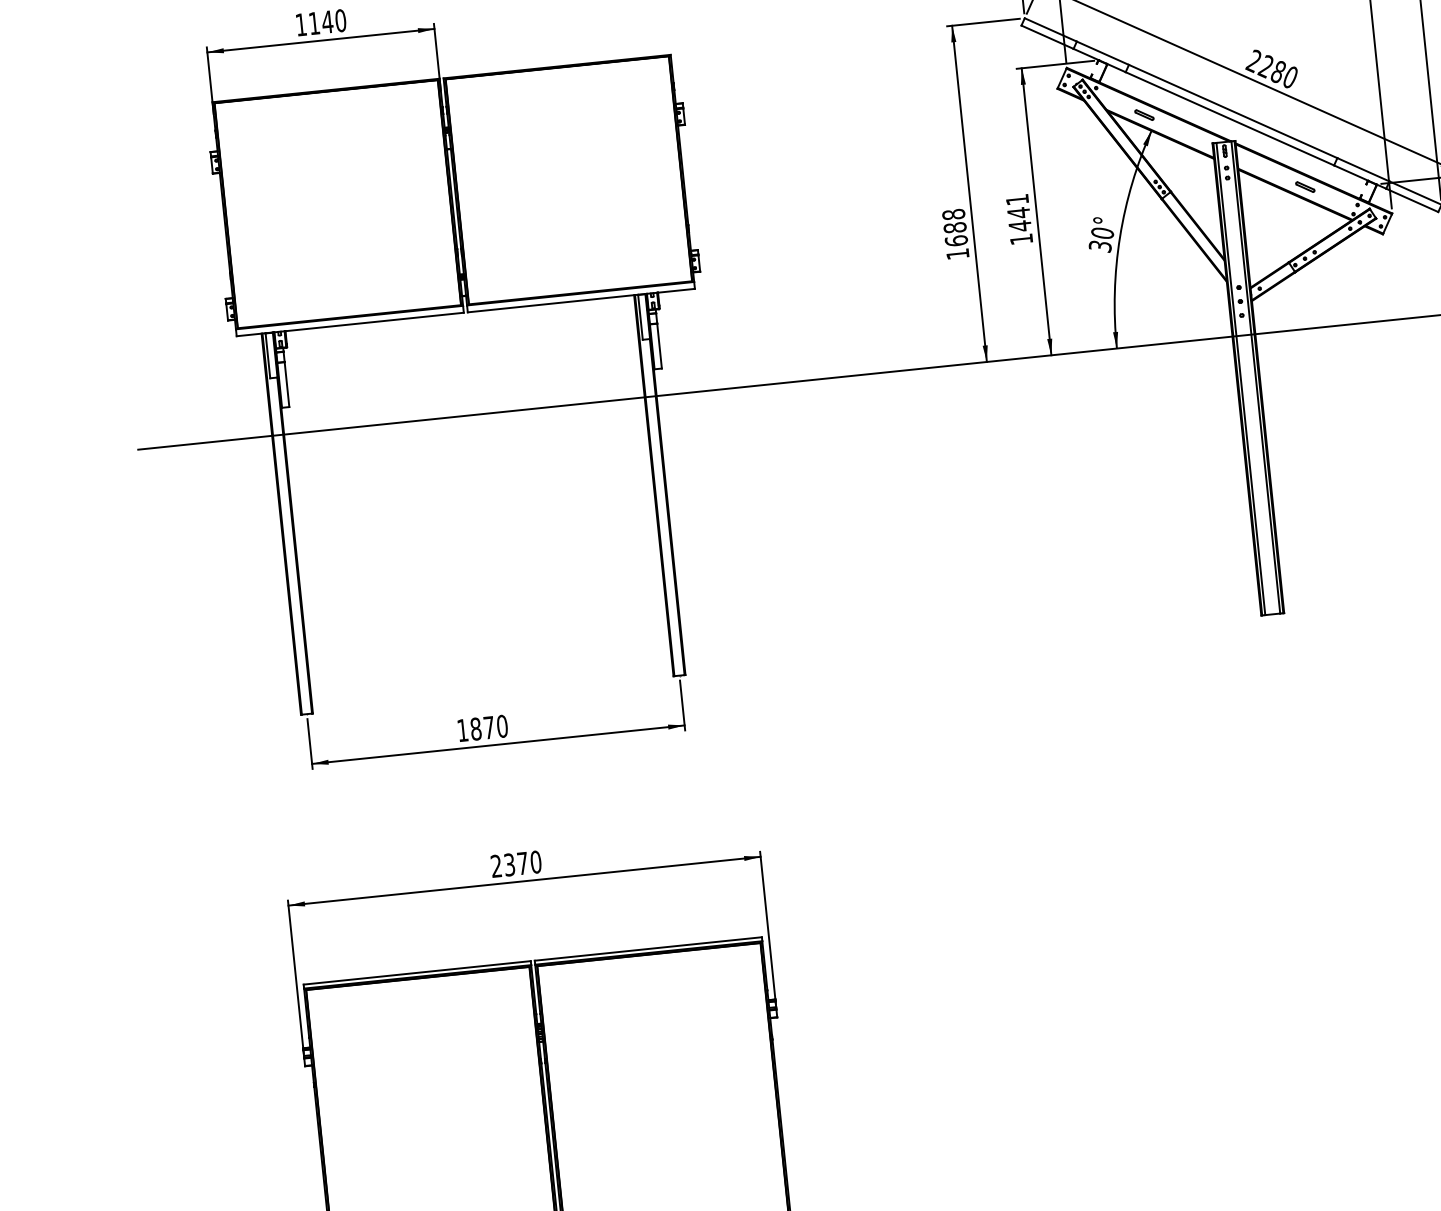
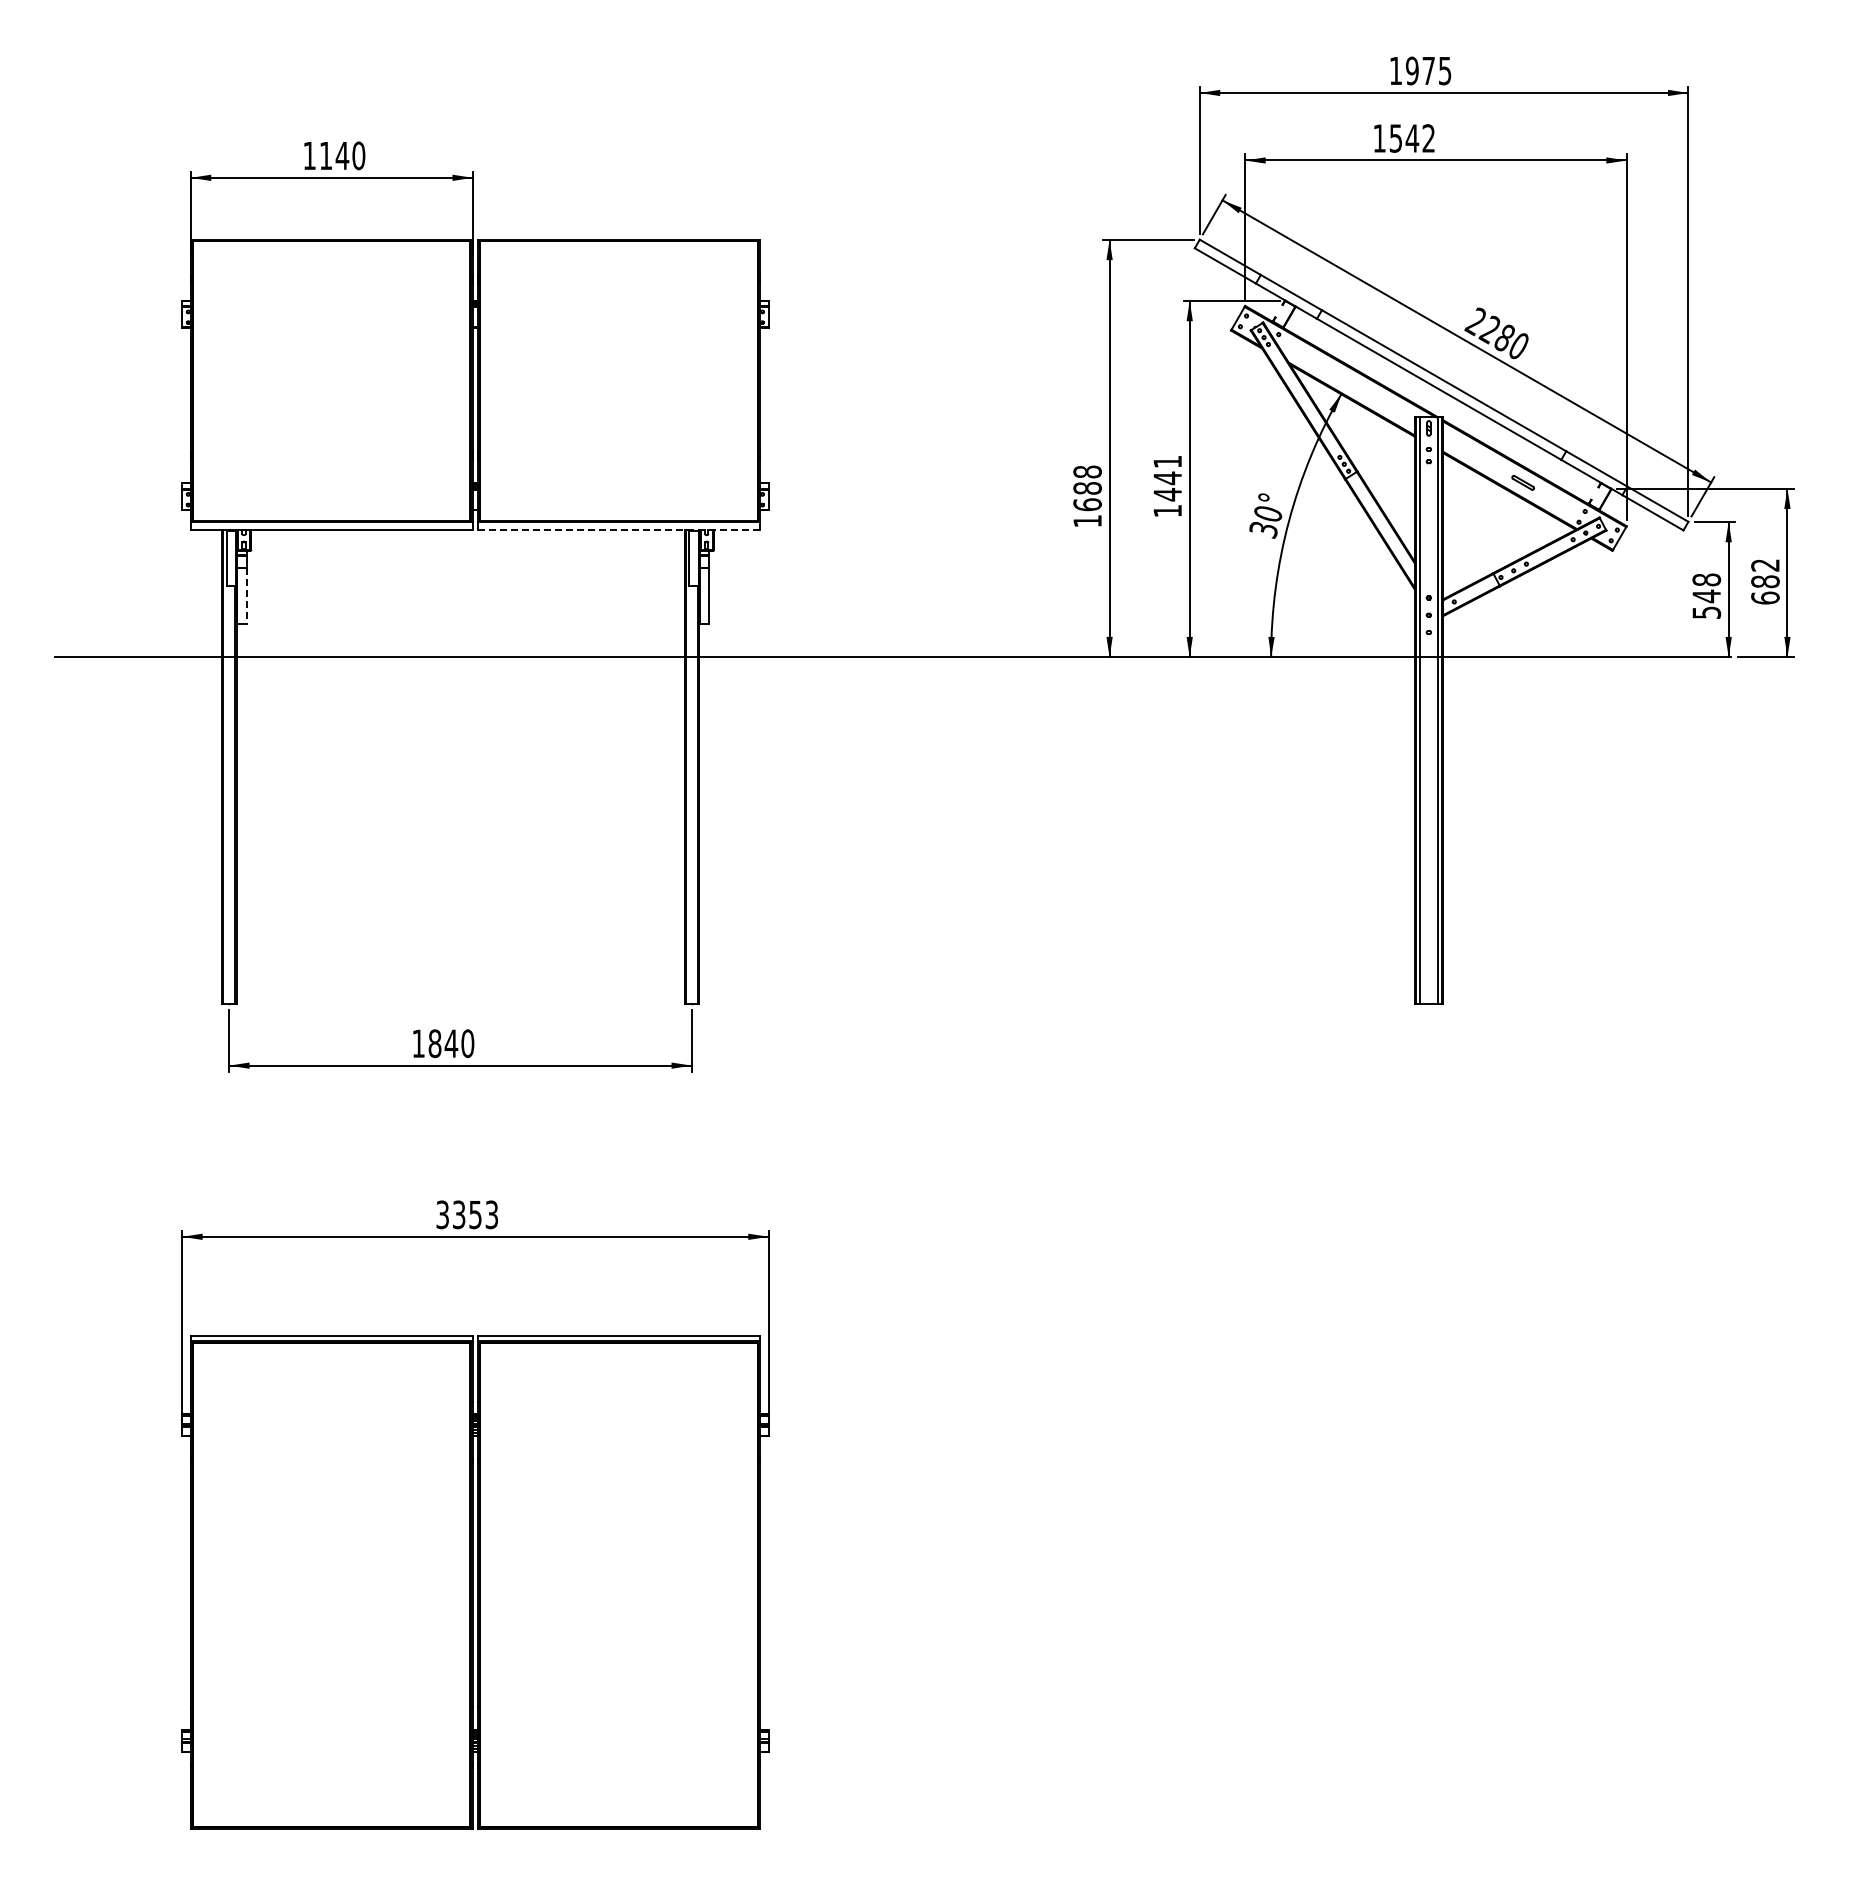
part: (1144, 114) -> (1334, 373), removed
line: (581, 300) -> (619, 530), solid -> dashed
line: (287, 384) -> (246, 596), solid -> dashed
text: (489, 727) -> (451, 1043), 1870 -> 1840
text: (516, 863) -> (467, 1214), 2370 -> 3353

